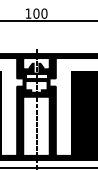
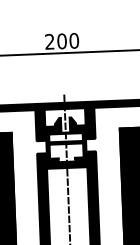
text: (28, 13) -> (49, 41), 100 -> 200

